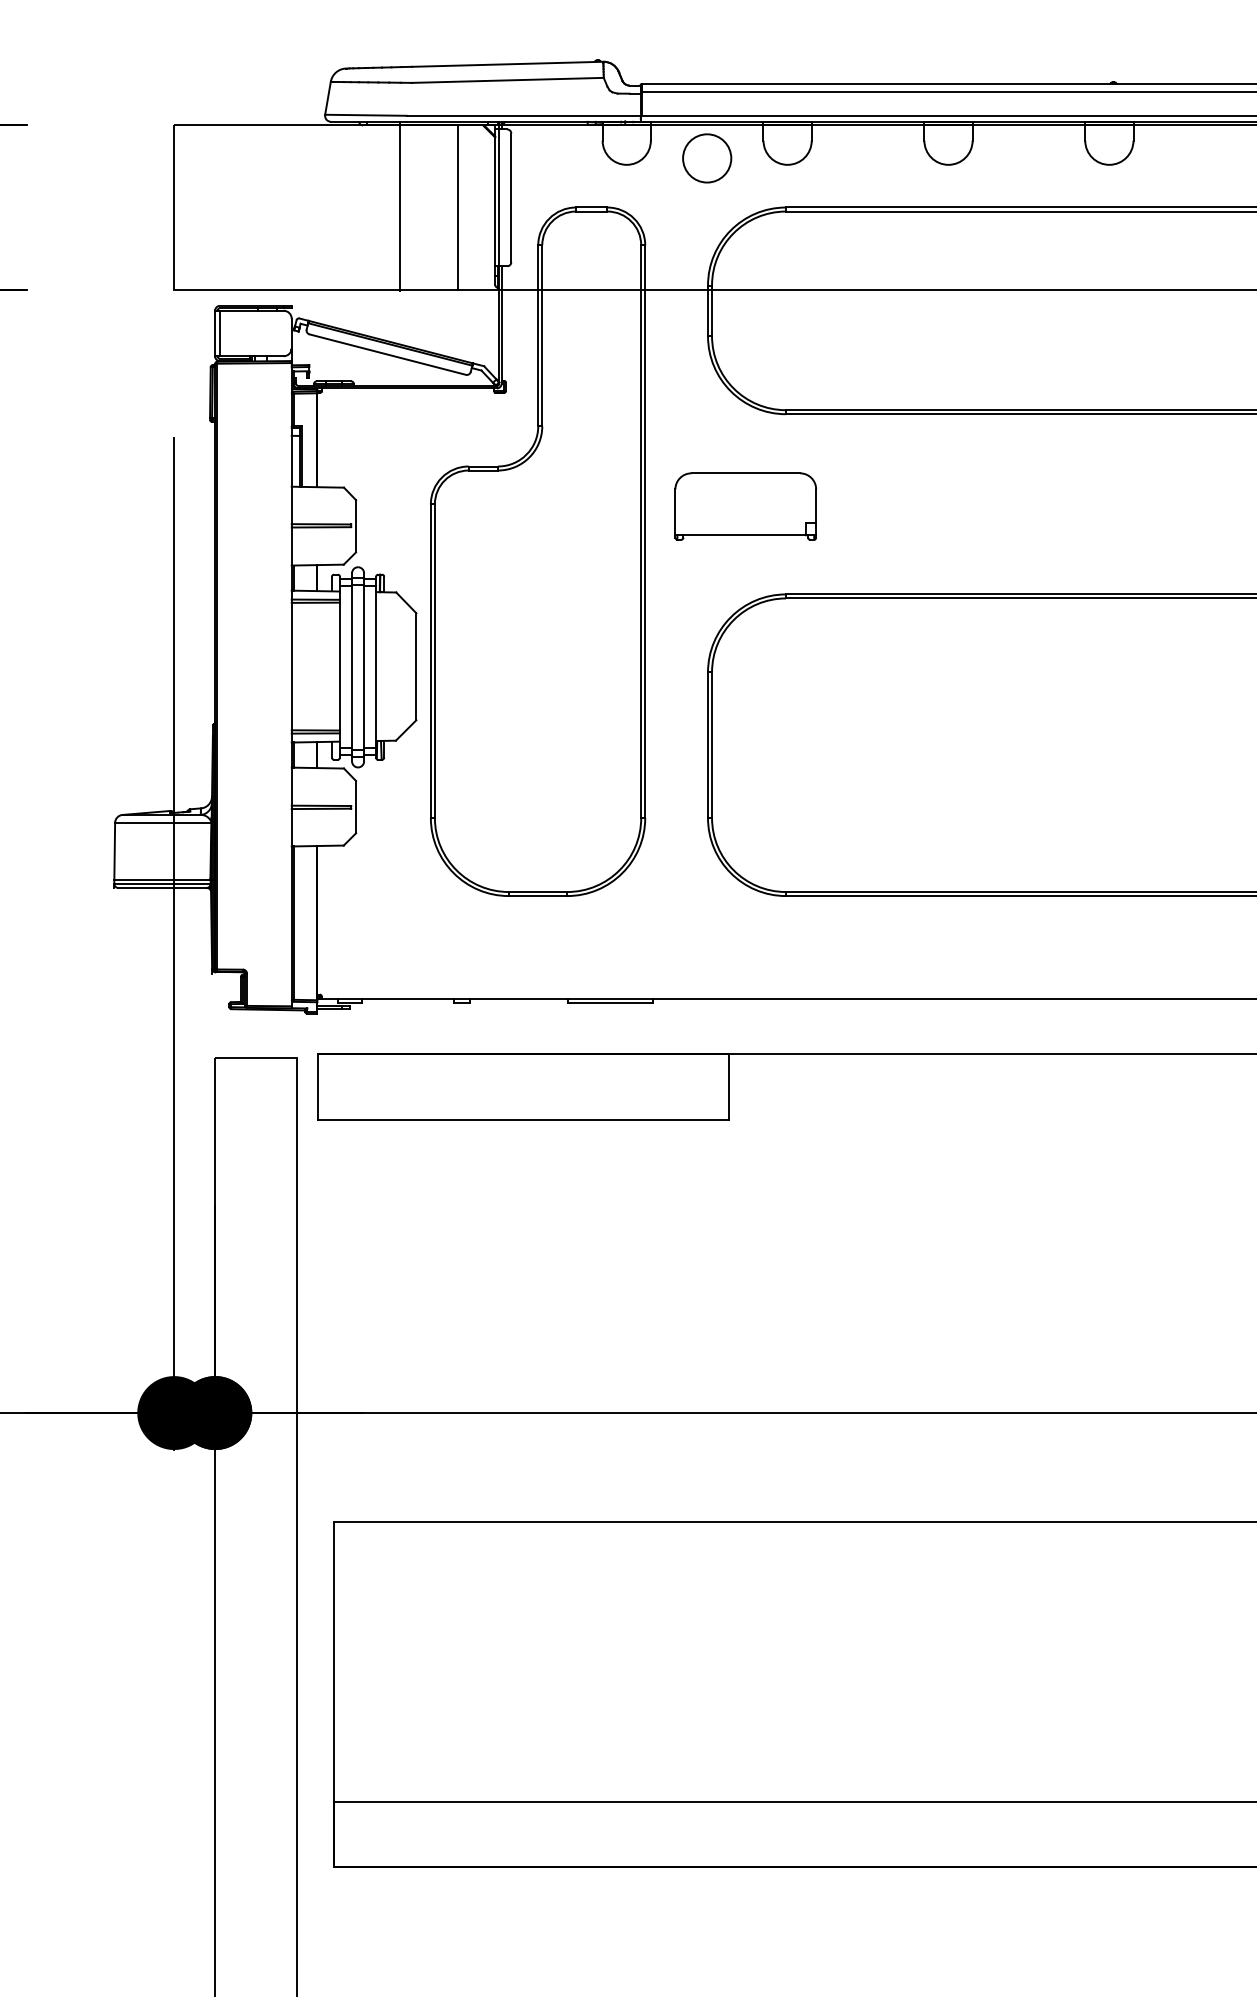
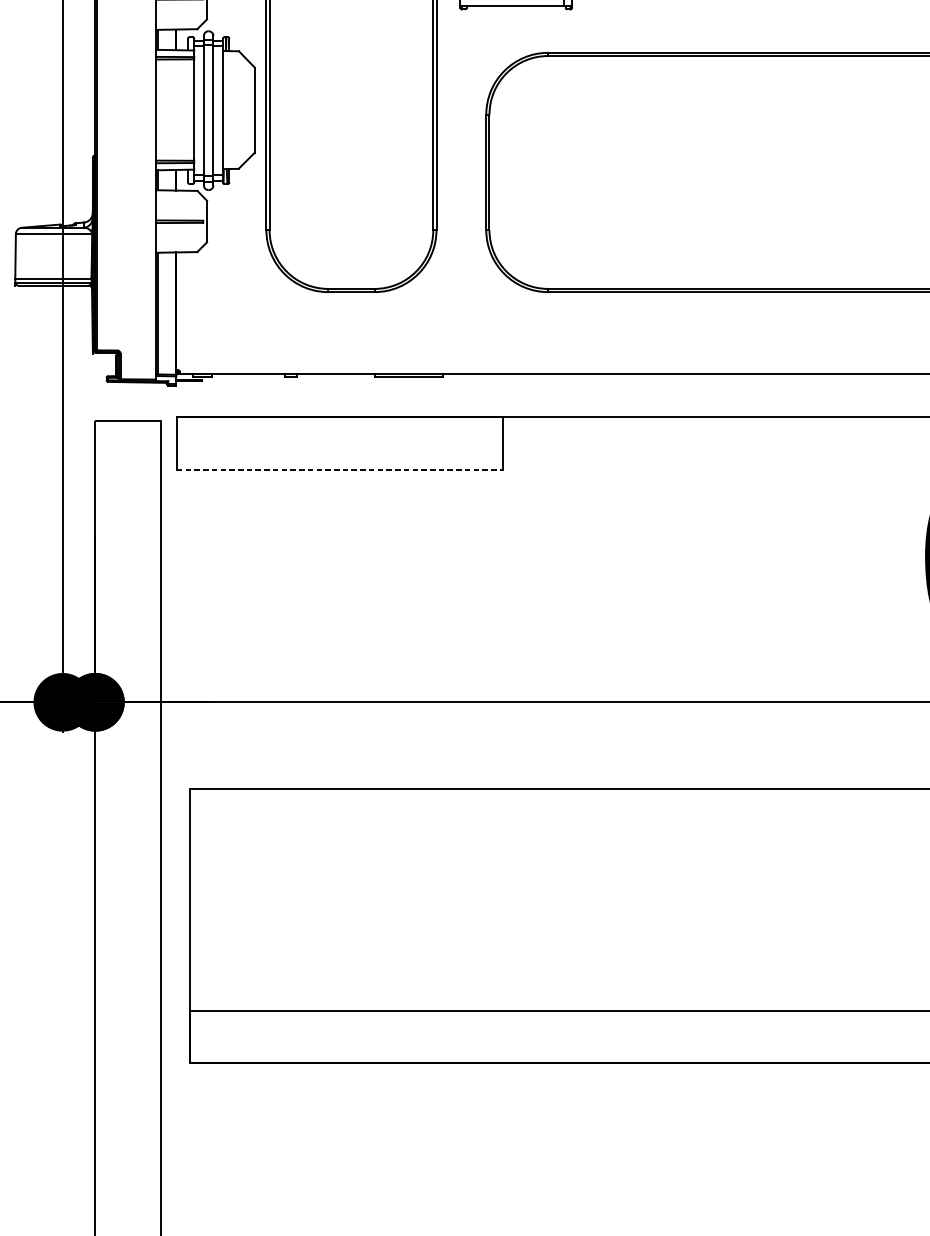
line: (523, 1119) -> (339, 469), solid -> dashed

